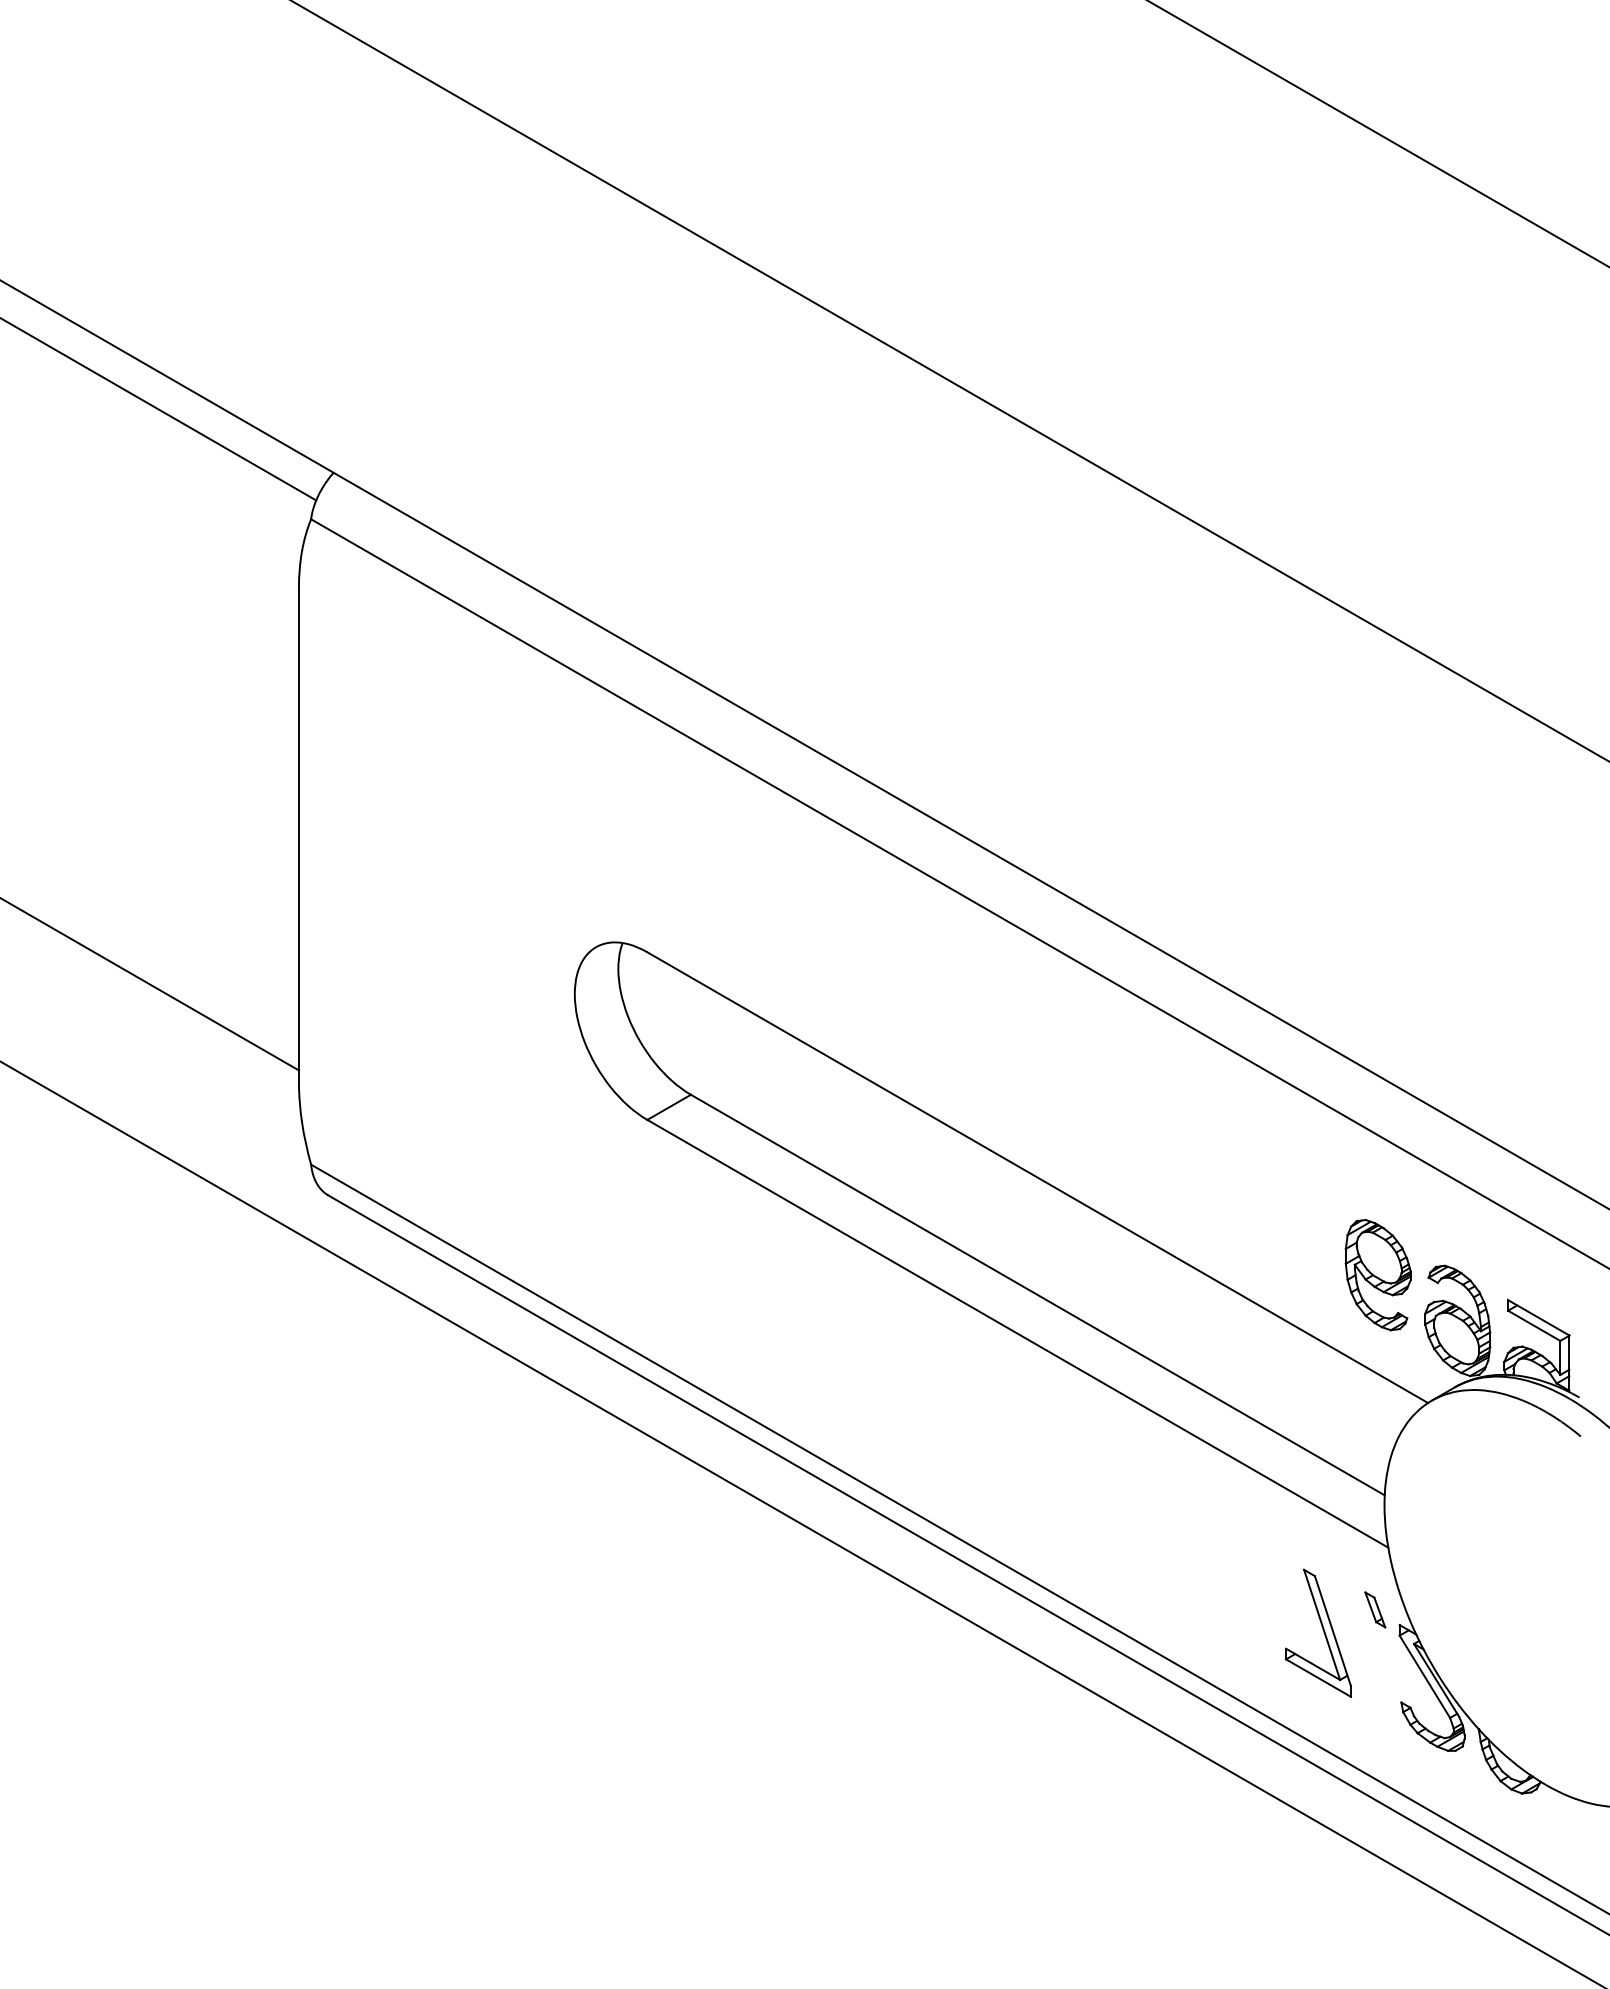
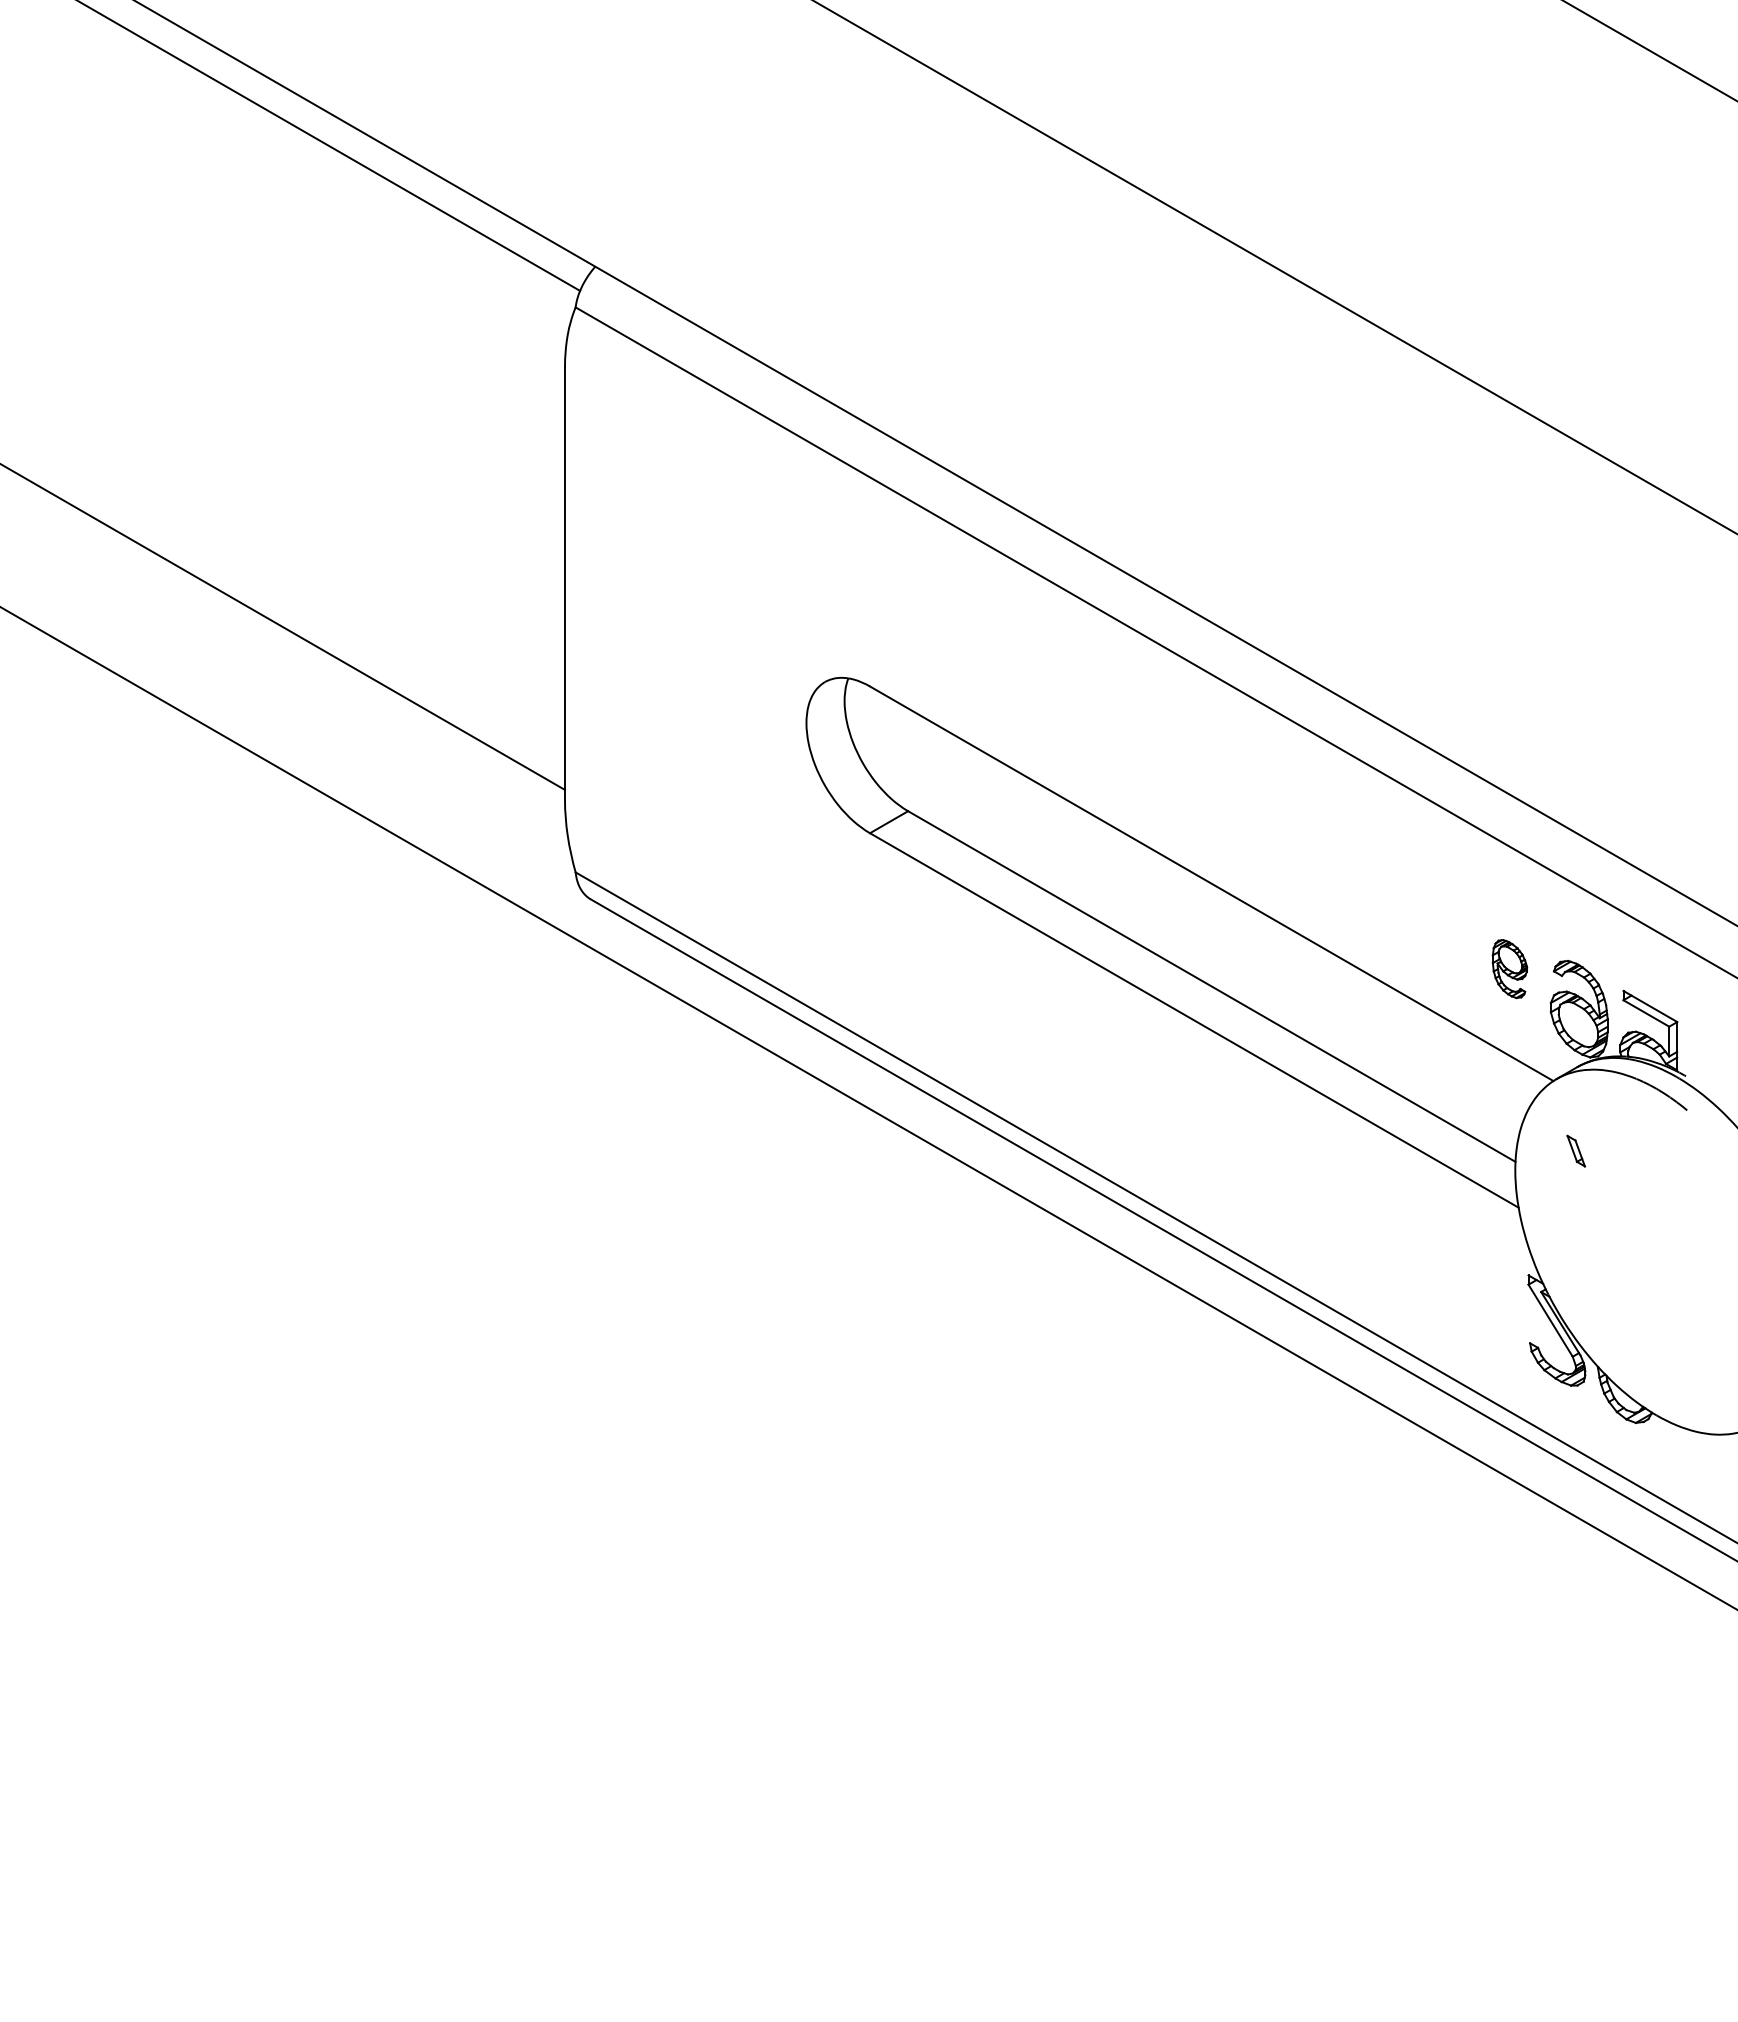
part: (1377, 1274) -> (1509, 968), size x0.6
part: (1374, 1609) -> (1575, 1150), moved
part: (1318, 1633) -> (1457, 1282), removed

